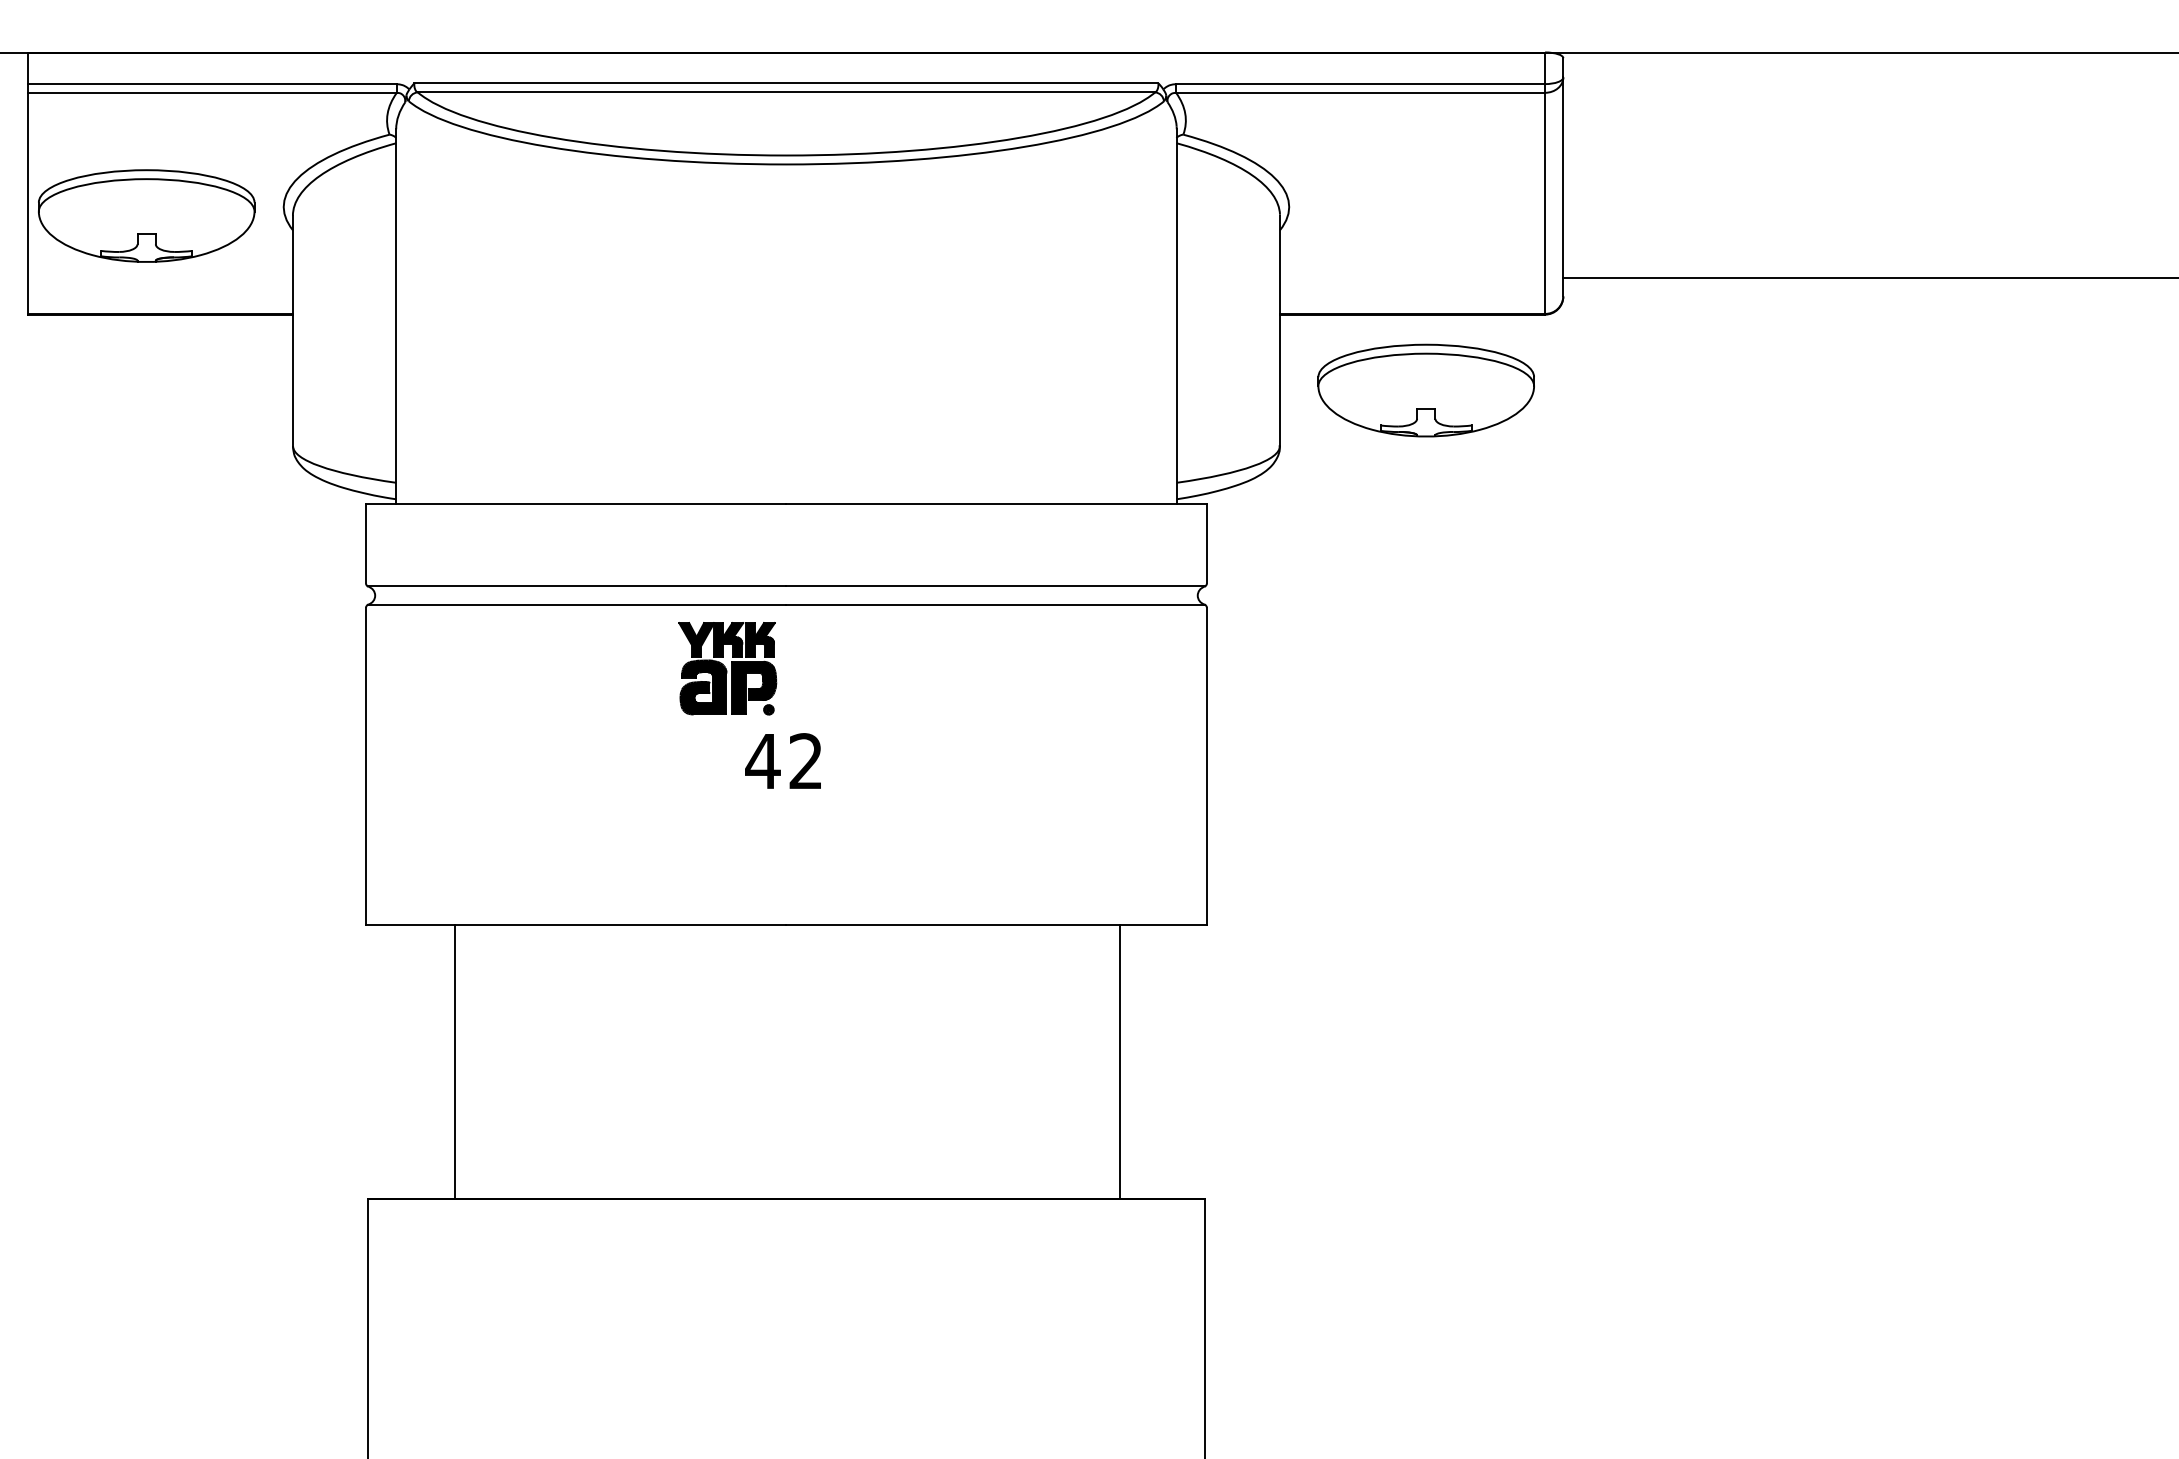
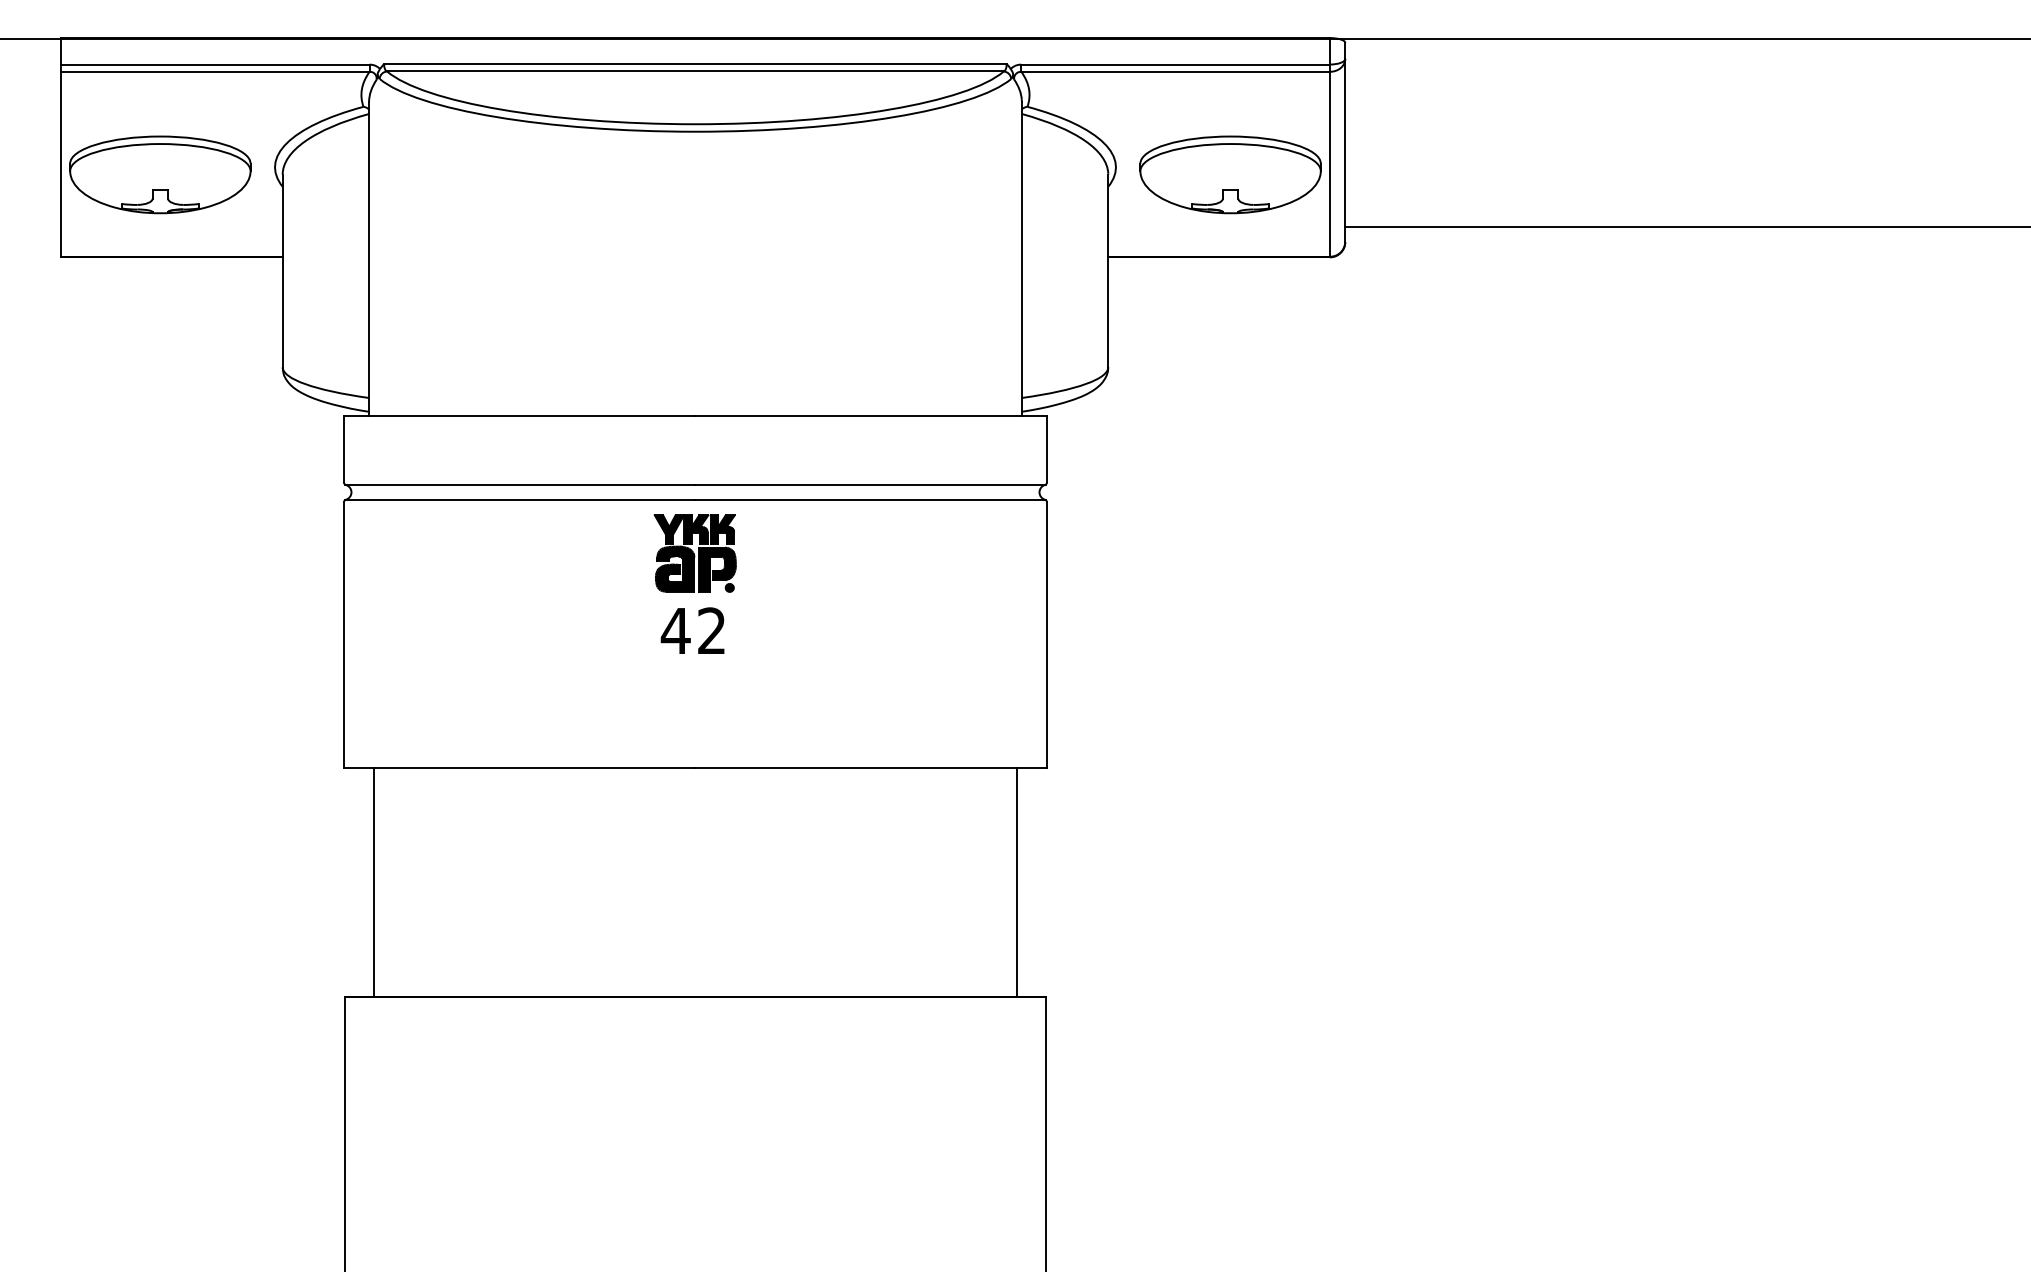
part: (1426, 390) -> (1230, 174), moved
part: (726, 668) -> (694, 553), moved
line: (455, 1060) -> (374, 881), moved
line: (1120, 1060) -> (1016, 881), moved

